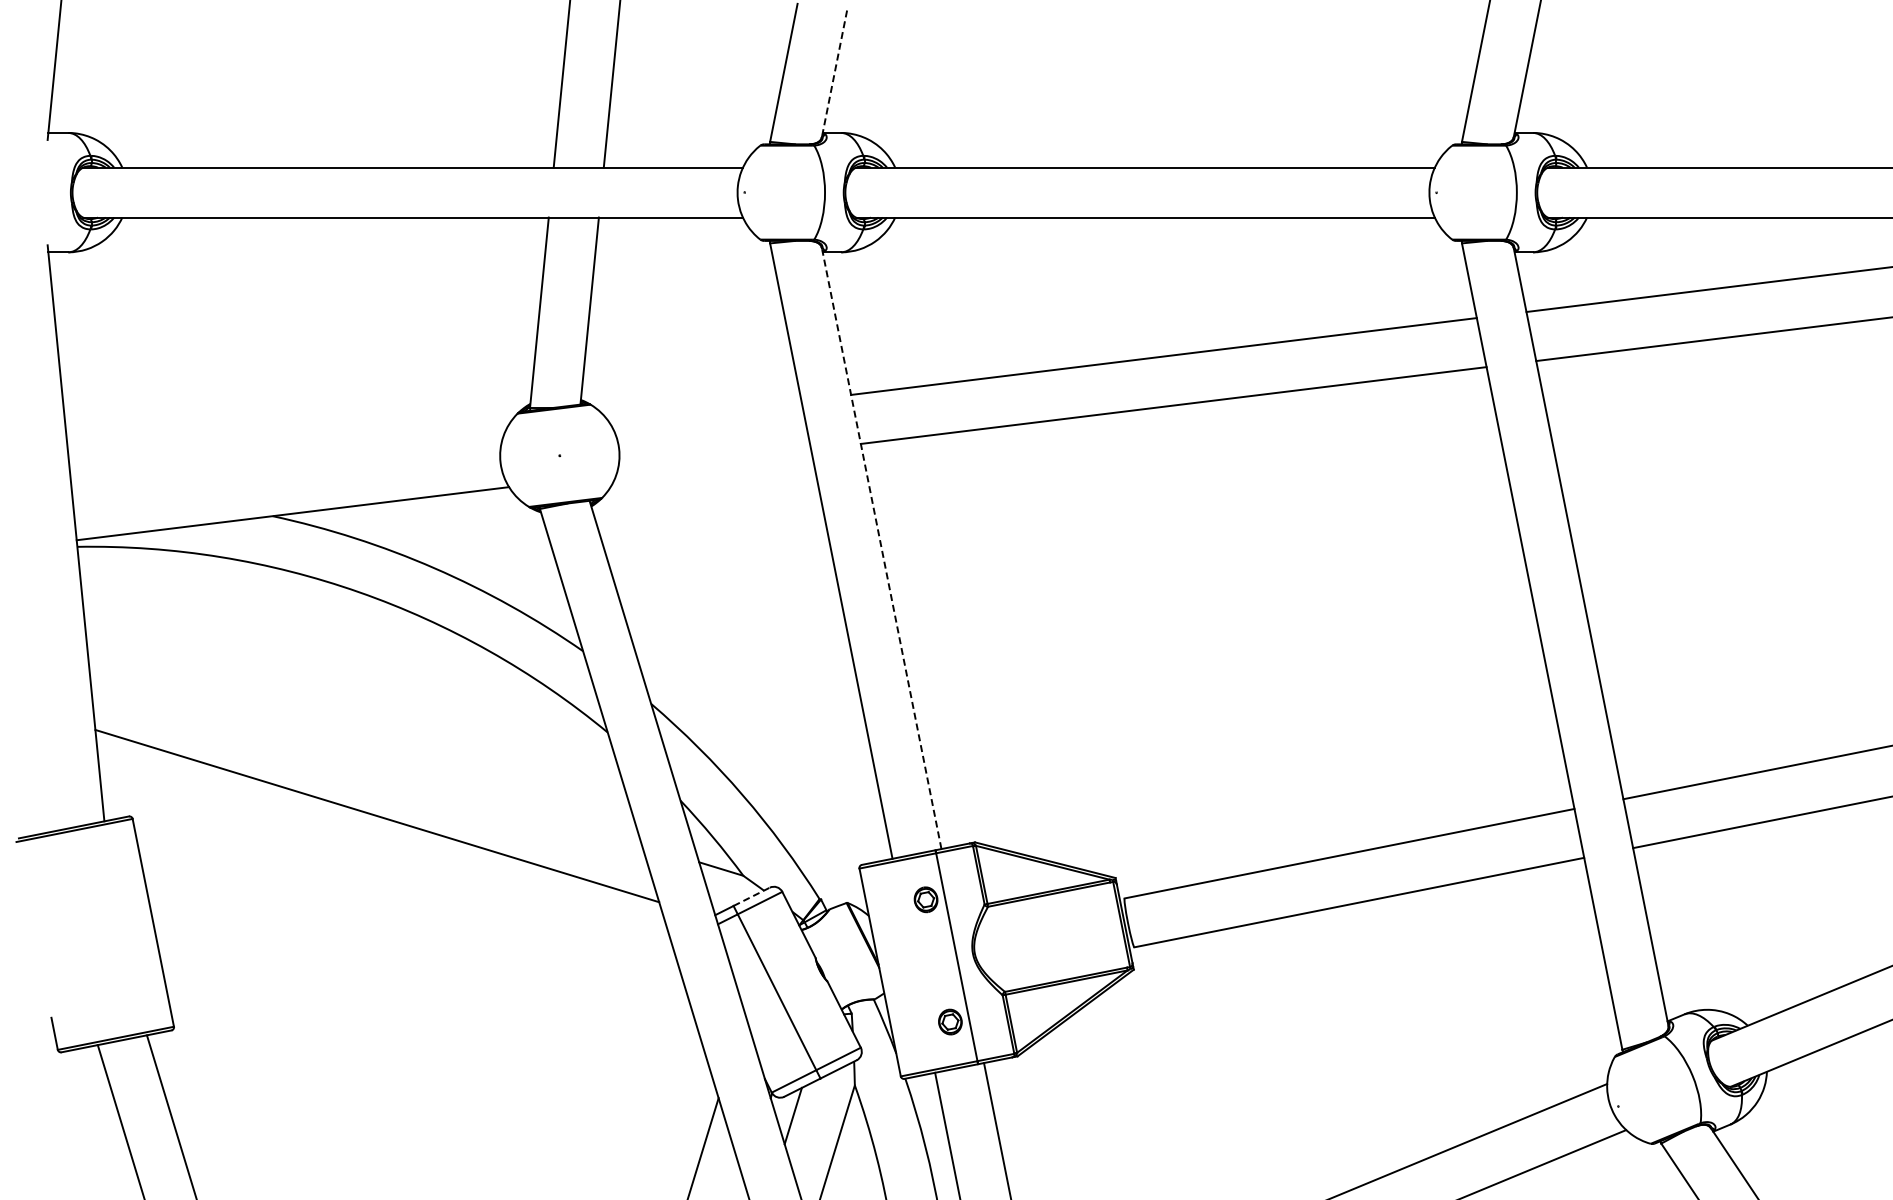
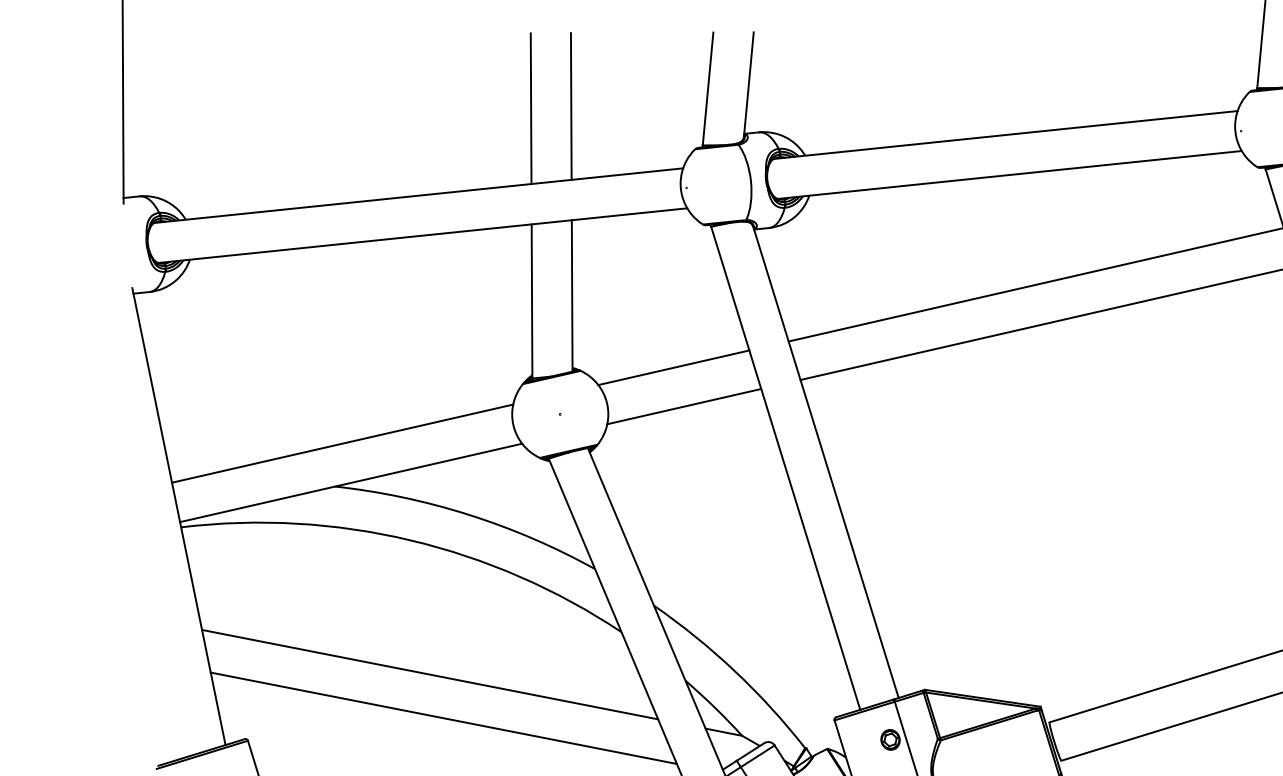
line: (834, 72) -> (748, 84), dashed -> solid
line: (705, 412) -> (673, 367), added
line: (713, 461) -> (683, 406), added
line: (287, 463) -> (342, 443), added
line: (881, 549) -> (825, 462), dashed -> solid
line: (365, 760) -> (429, 674), added
line: (752, 896) -> (751, 751), dashed -> solid

